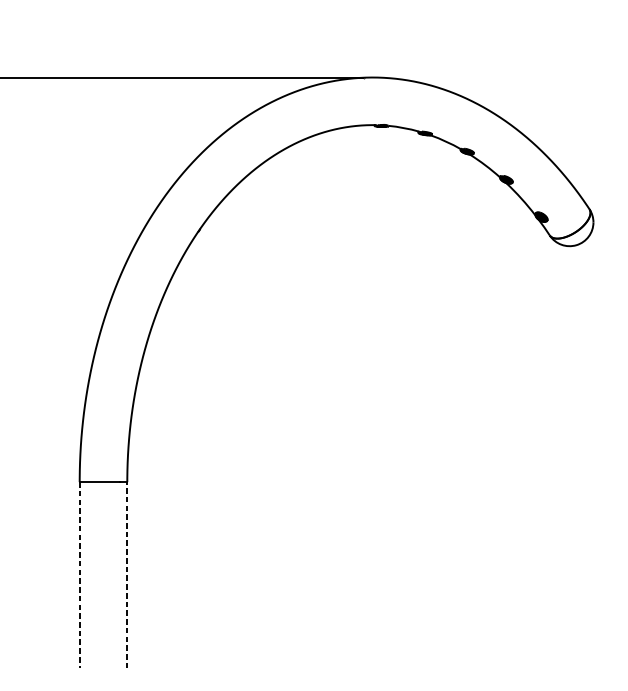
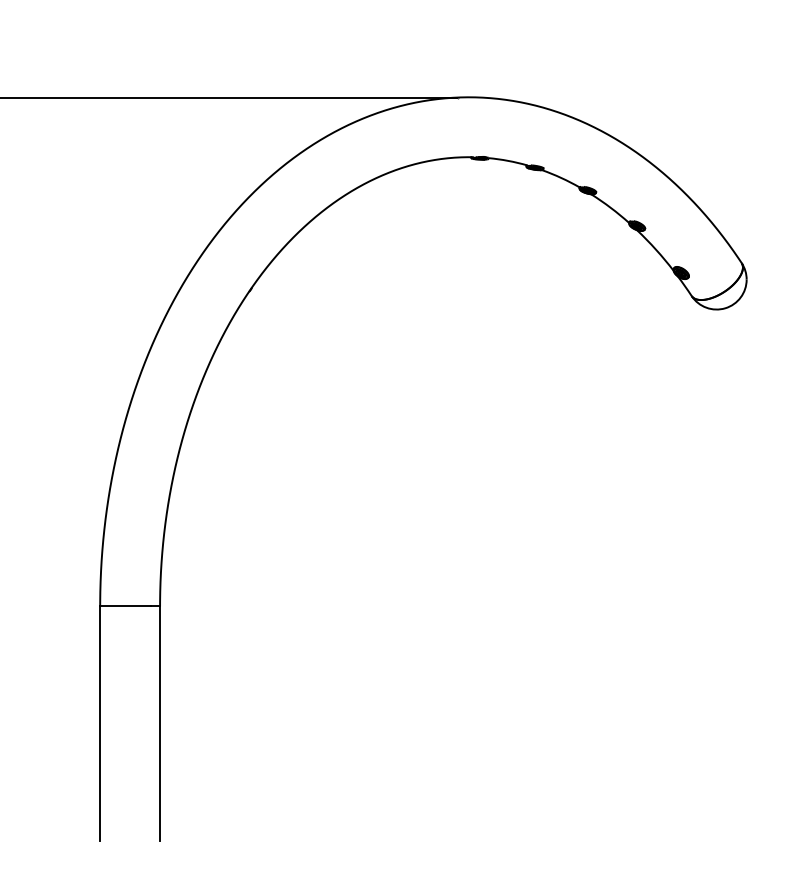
line: (79, 575) -> (100, 724), dashed -> solid
line: (127, 575) -> (160, 723), dashed -> solid

